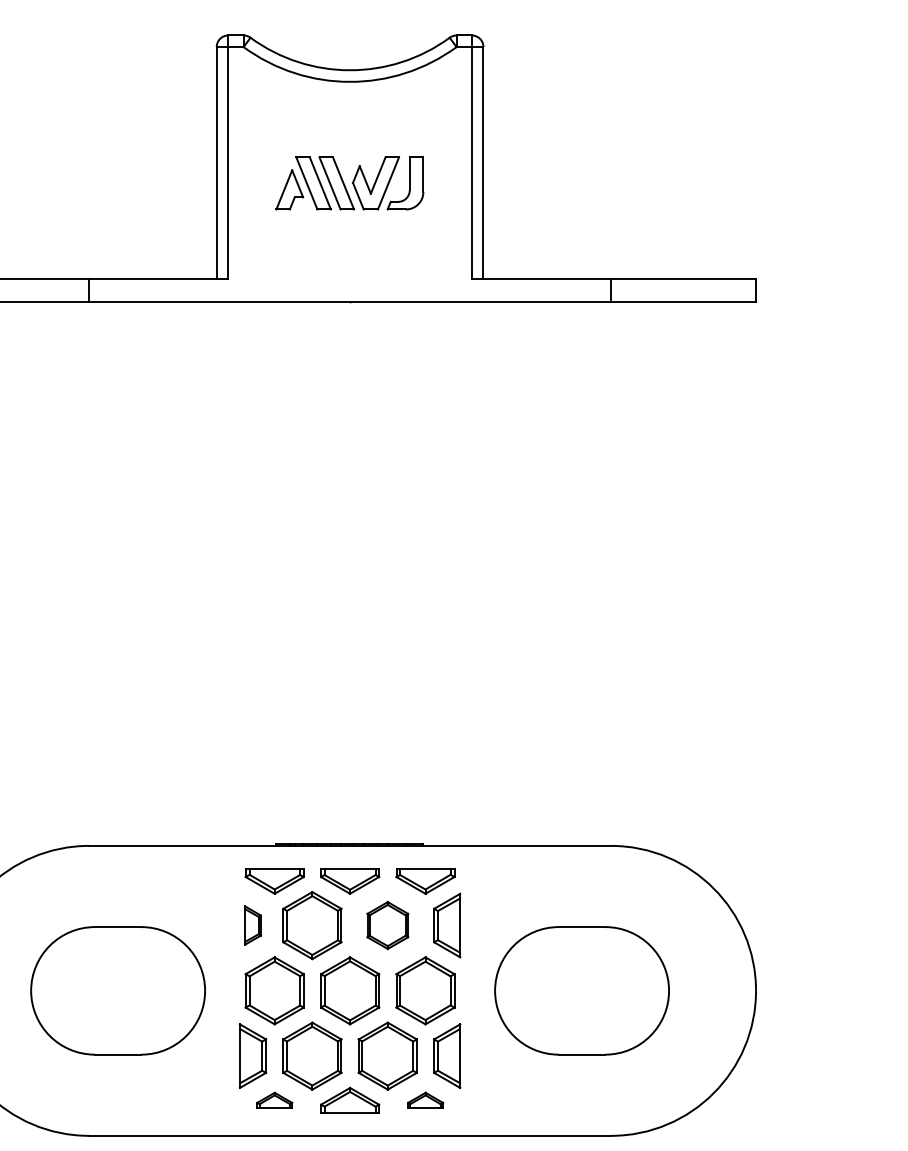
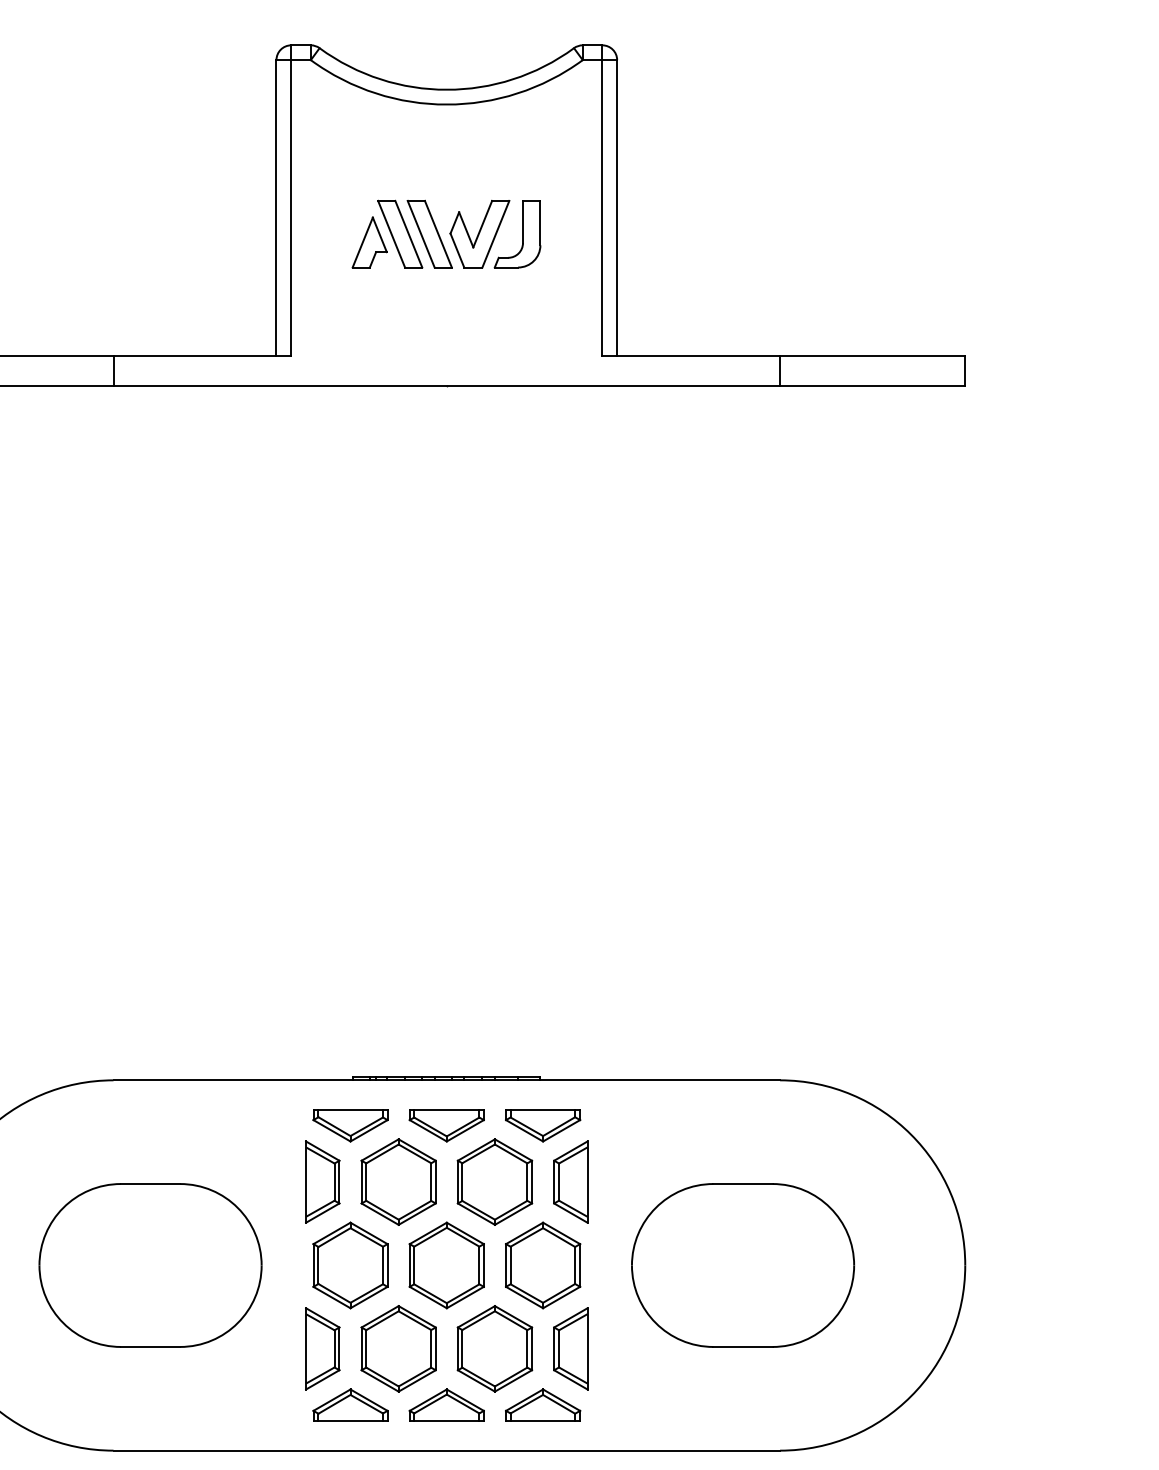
part: (252, 925) -> (322, 1181), size x1.67
part: (387, 925) -> (494, 1181), size x1.43
part: (274, 1099) -> (350, 1404), size x1.67
part: (425, 1099) -> (543, 1404), size x1.67

